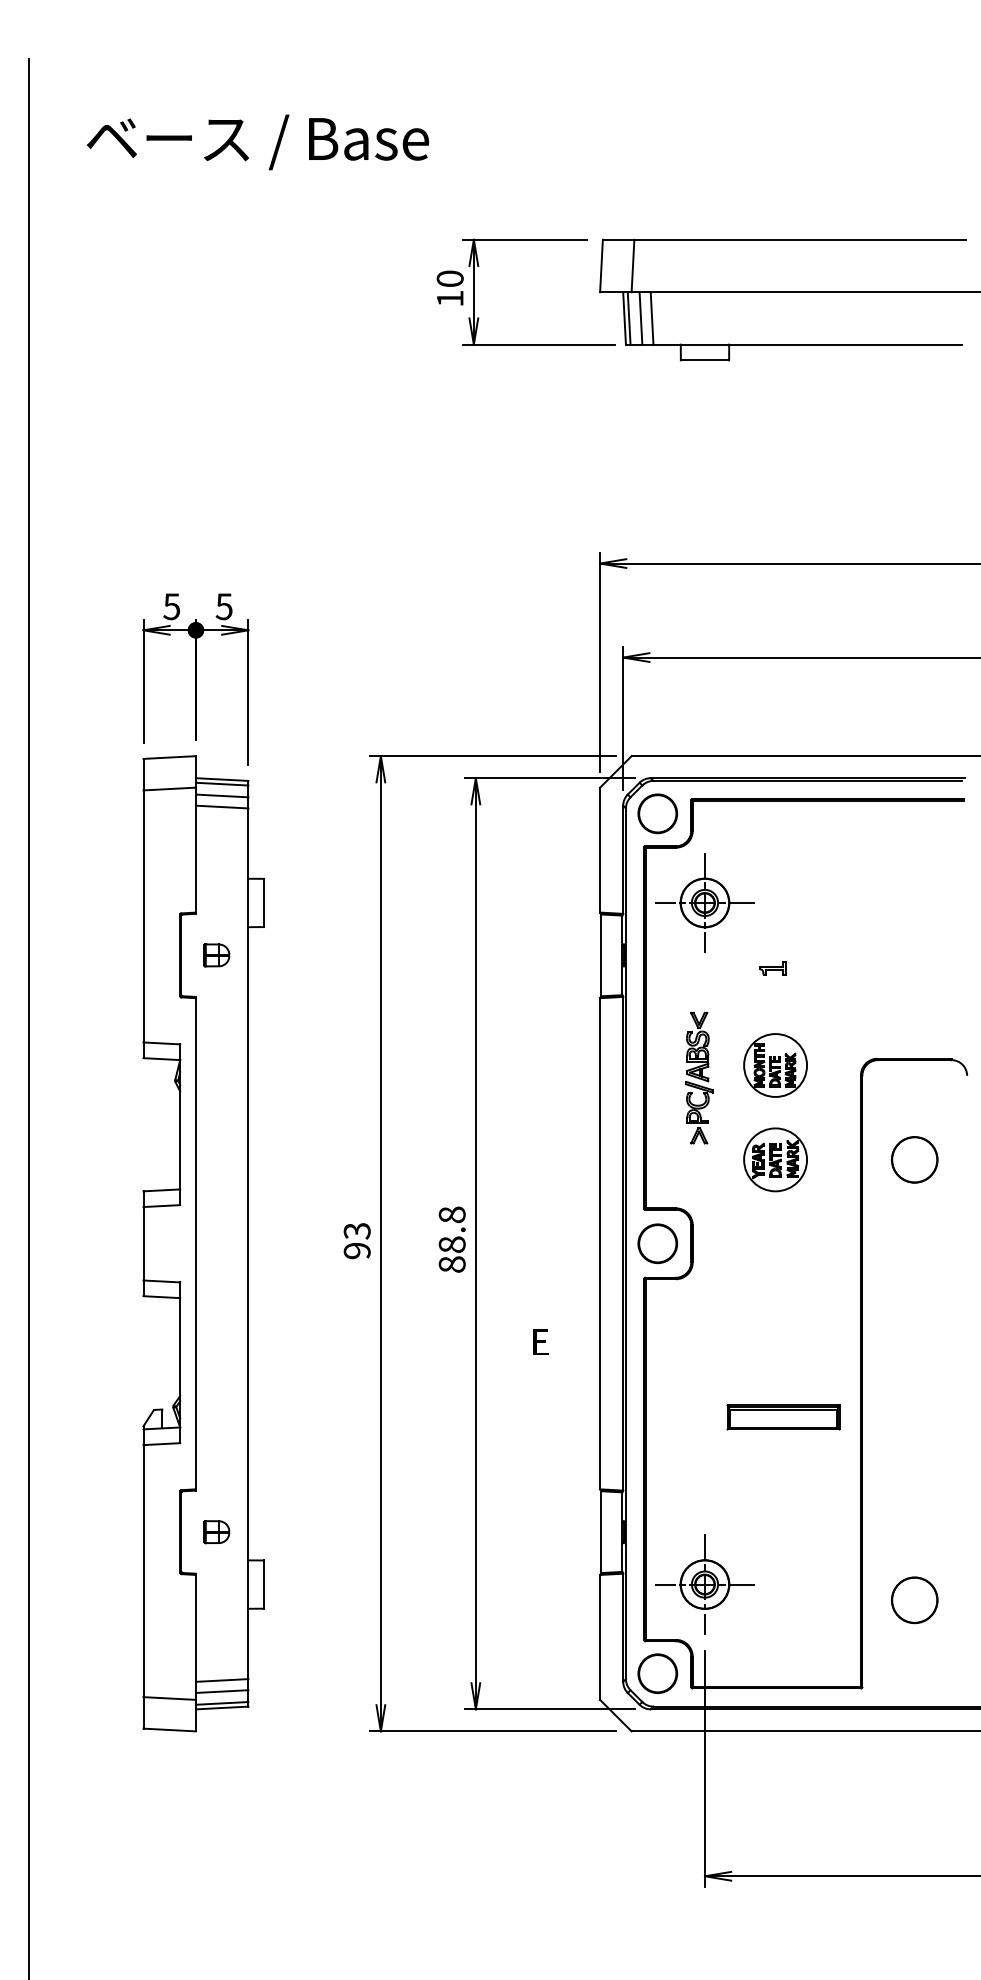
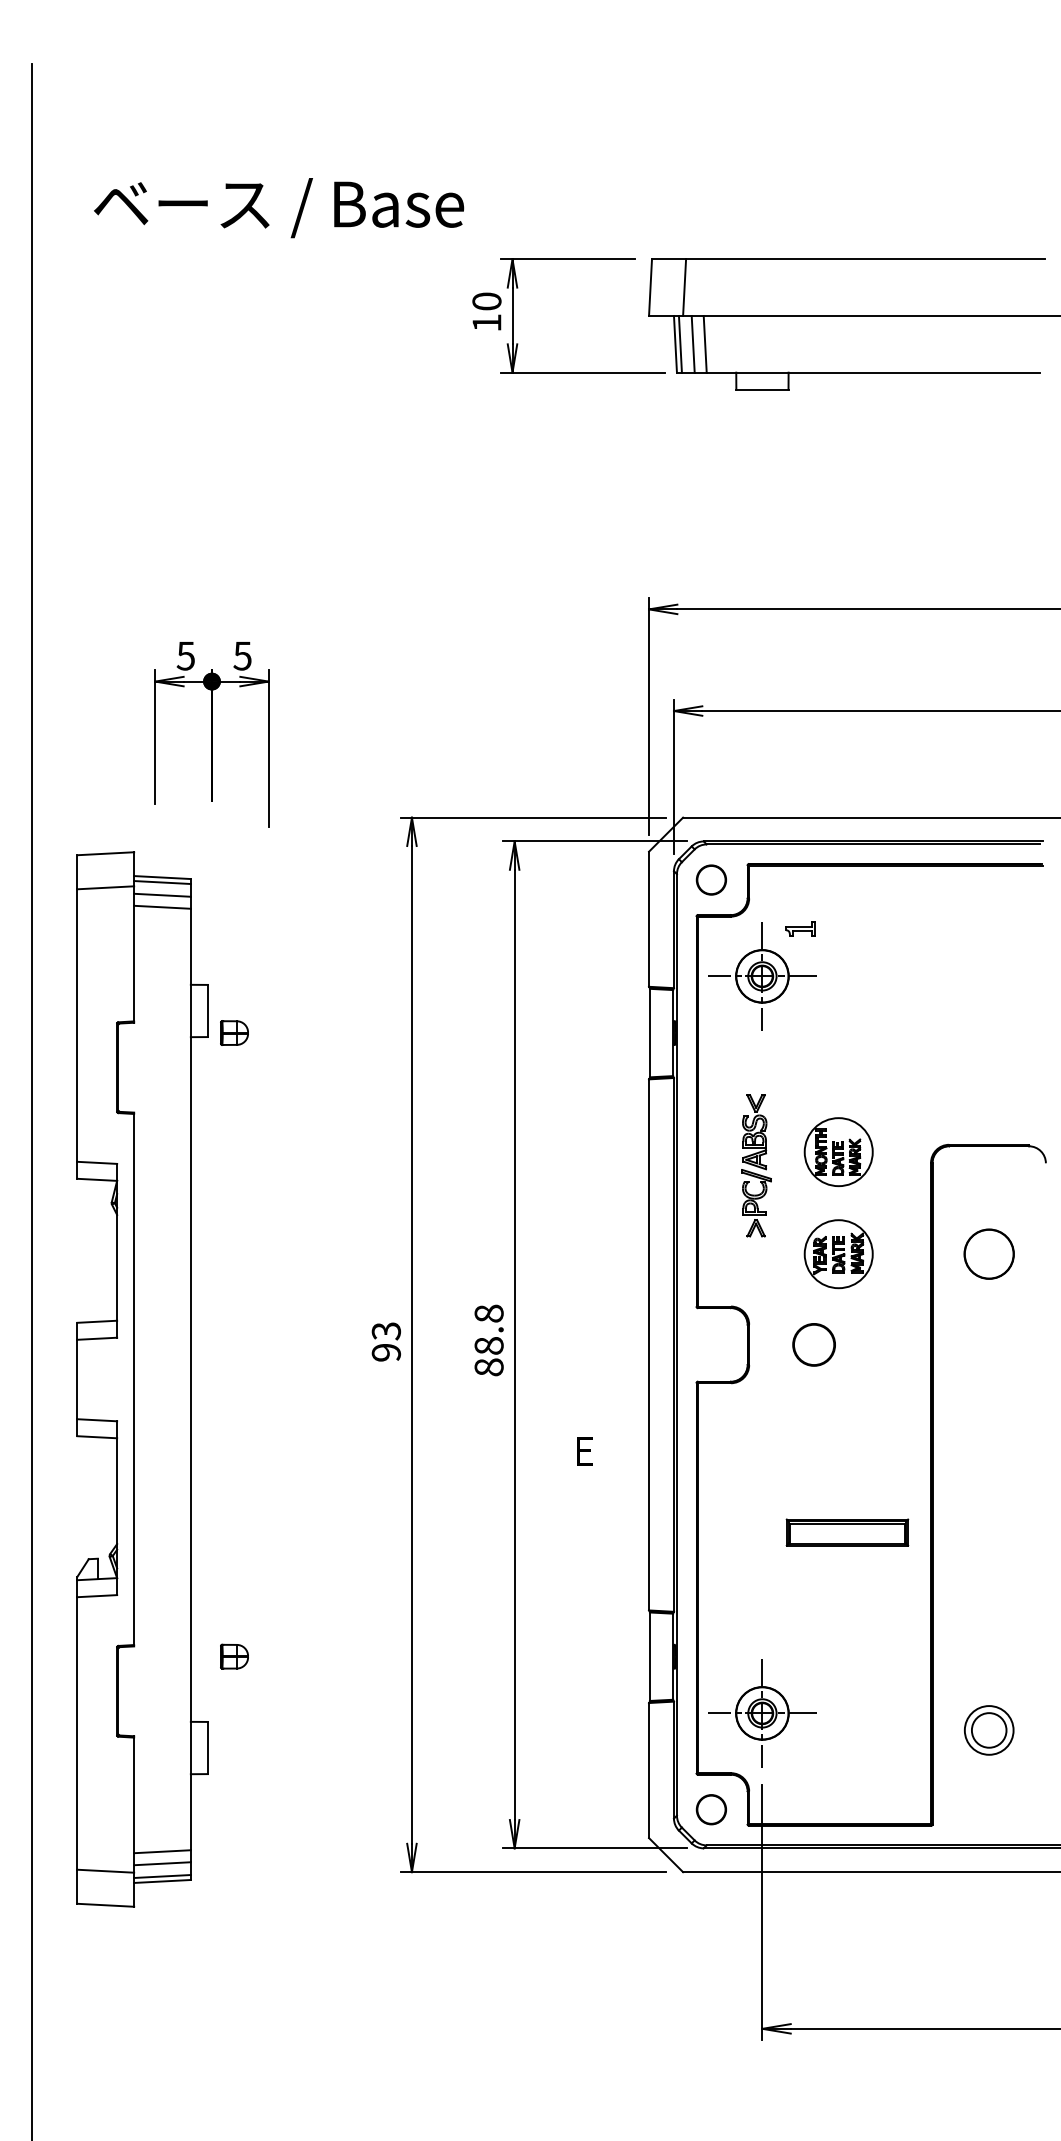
text: (258, 142) -> (279, 208), moved
part: (657, 813) -> (711, 879), size x0.7
part: (772, 968) -> (799, 929), moved
part: (203, 1243) -> (142, 1379), moved
part: (657, 1243) -> (813, 1344), moved
circle: (914, 1600) -> (988, 1730), size x0.7
part: (657, 1673) -> (711, 1809), size x0.7

